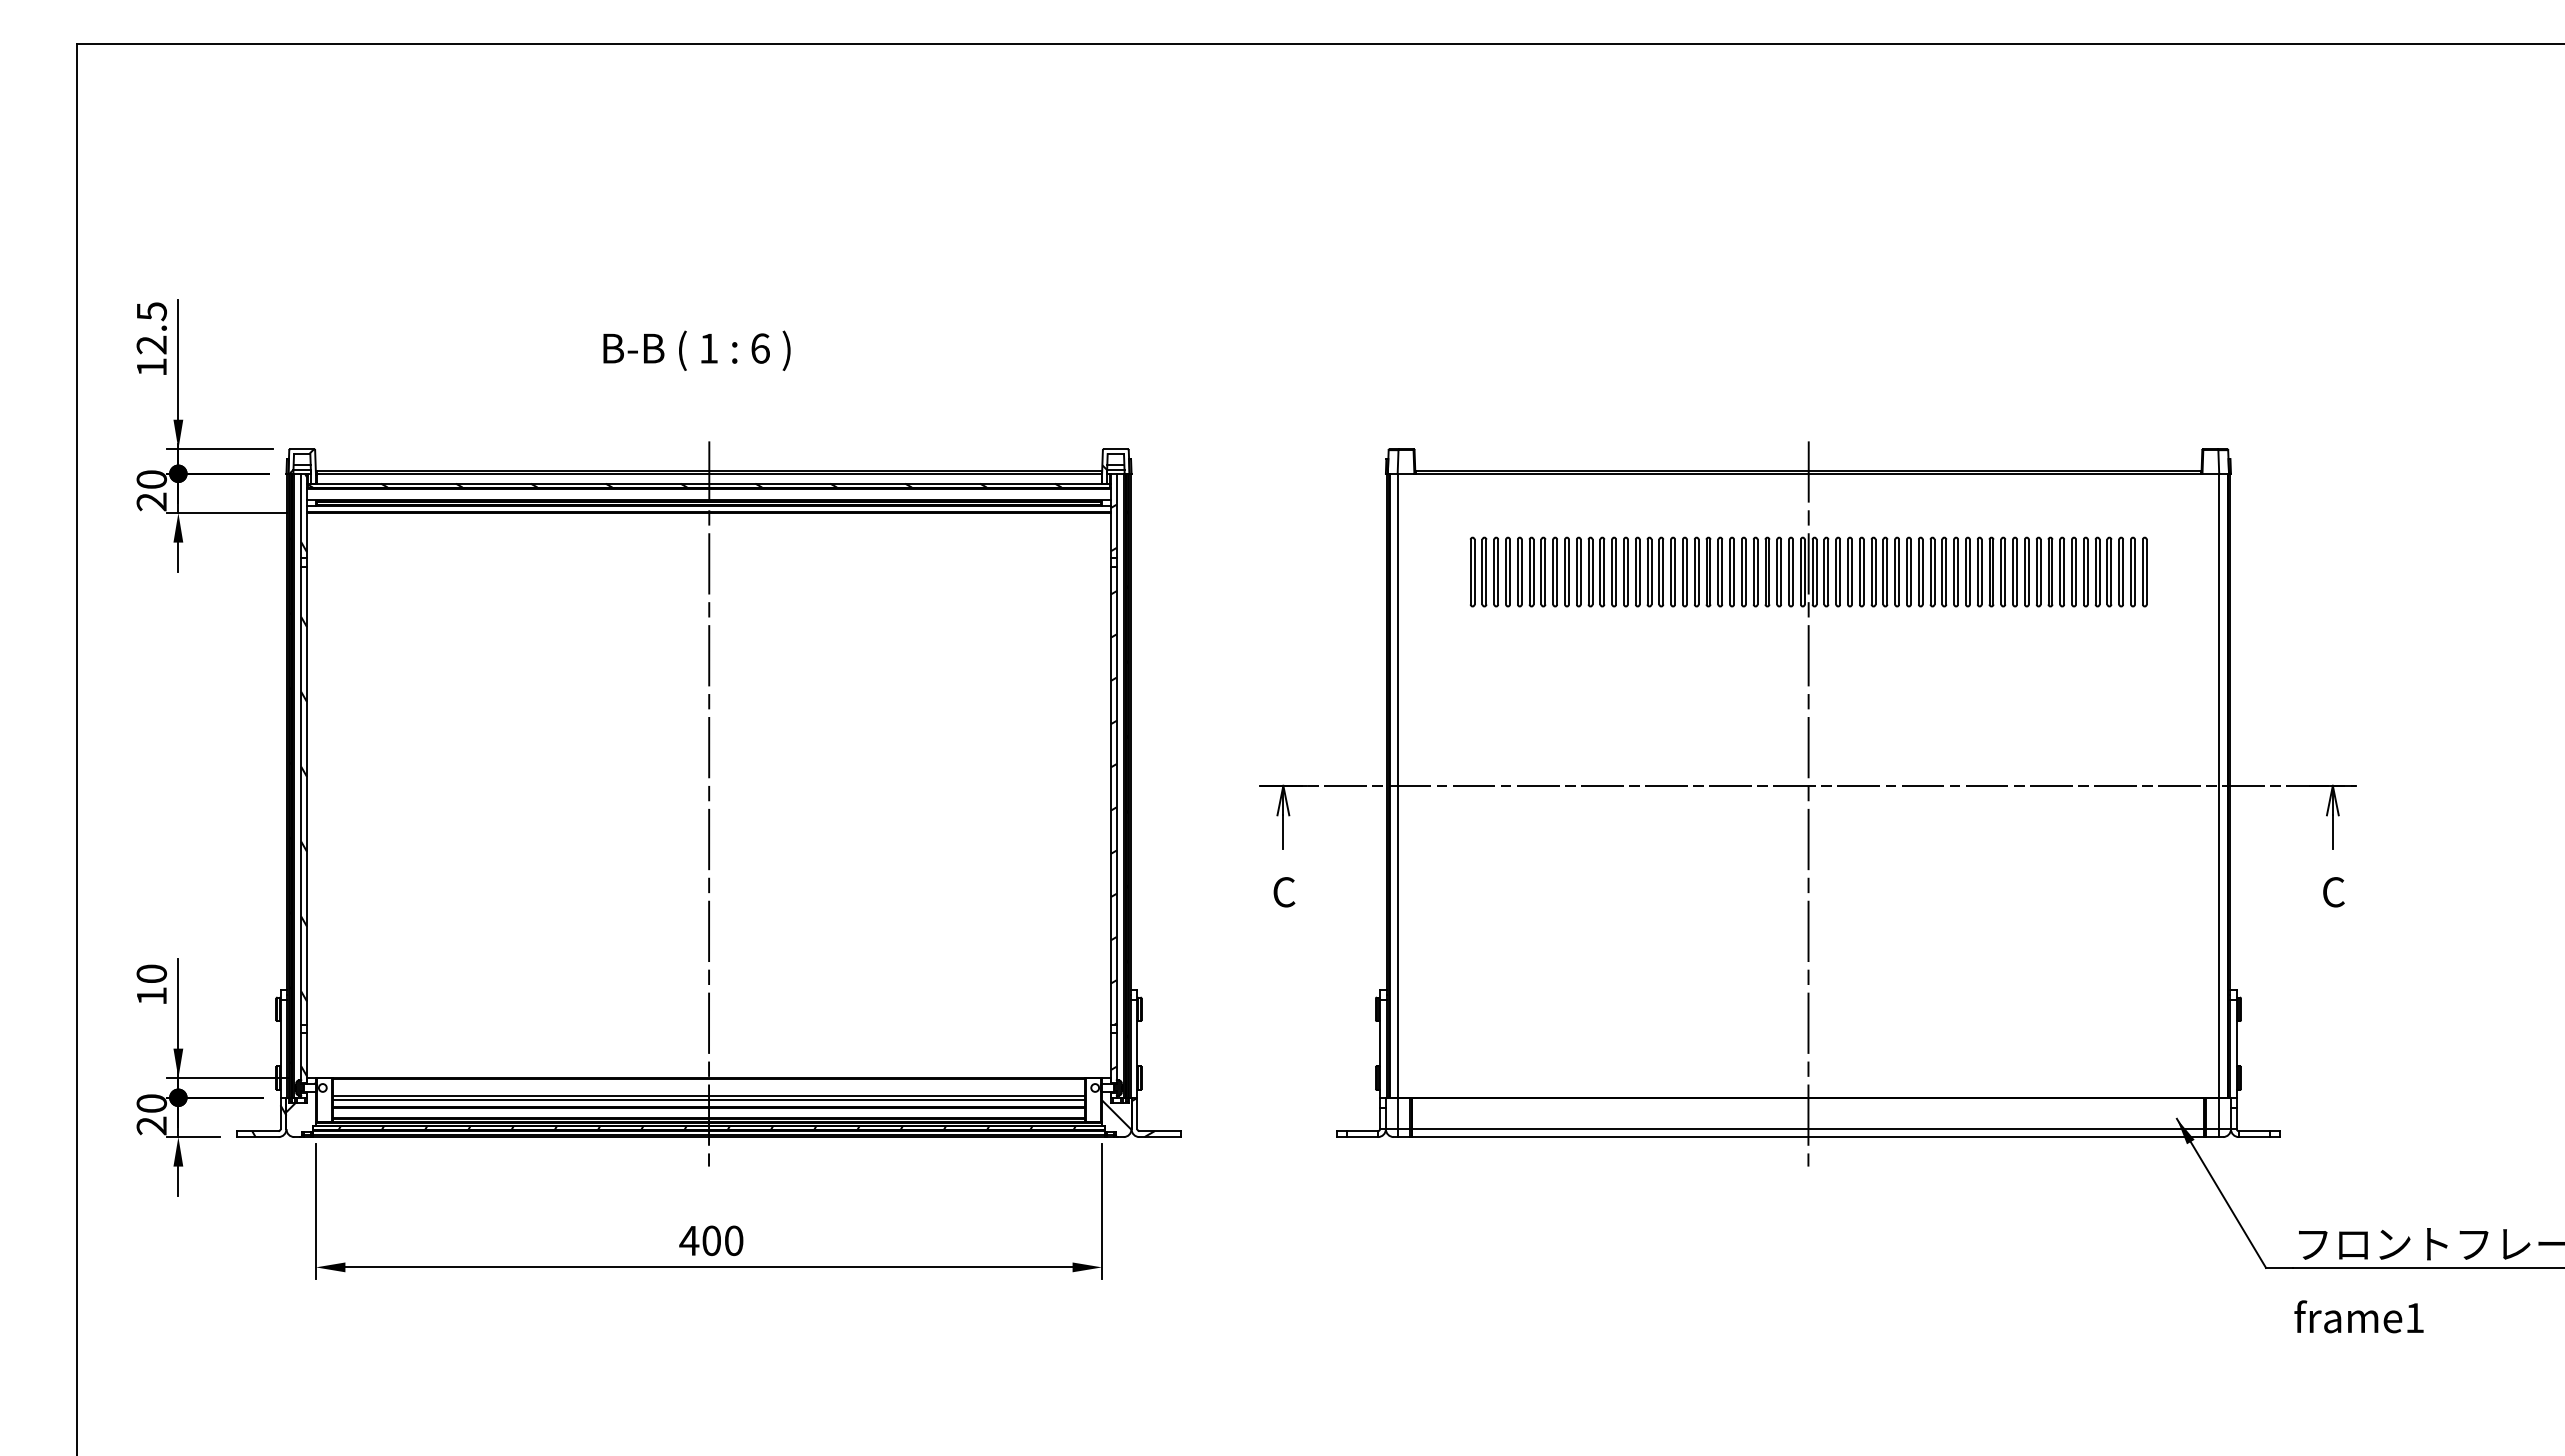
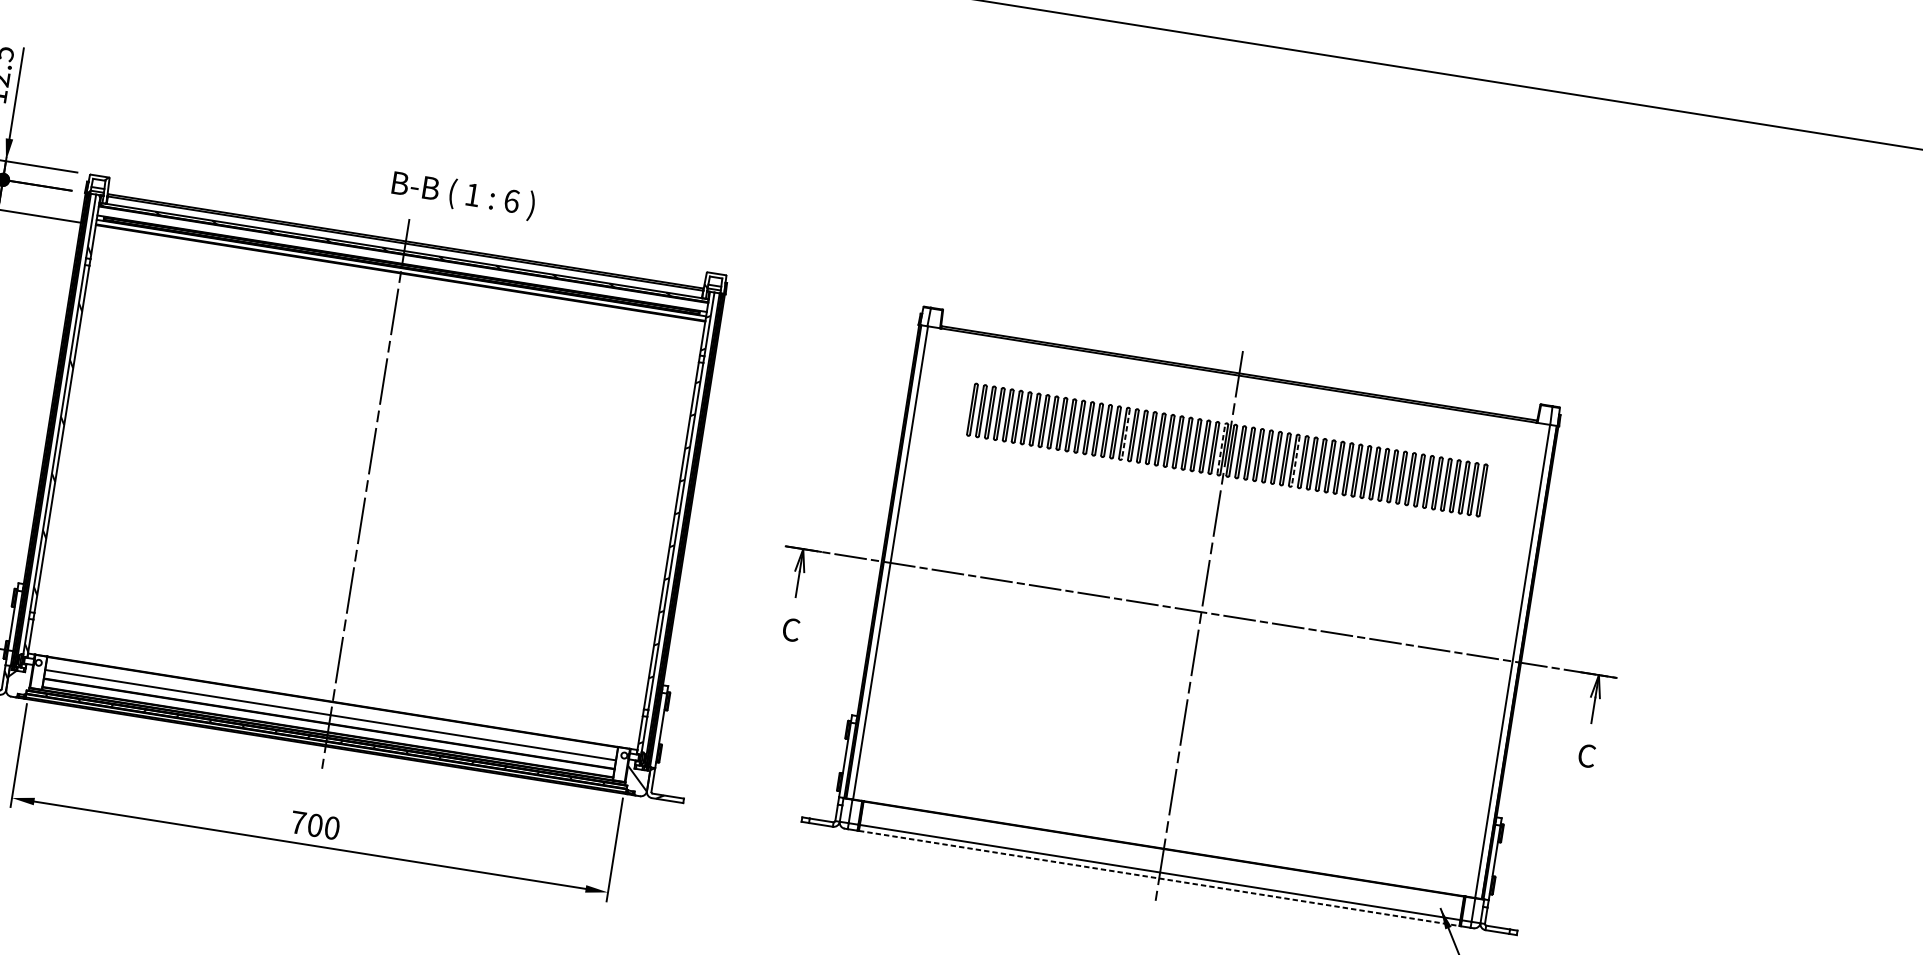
text: (696, 350) -> (463, 194), moved
line: (1800, 571) -> (1221, 448), solid -> dashed
line: (1675, 572) -> (1126, 434), solid -> dashed
line: (1899, 572) -> (1296, 461), solid -> dashed
line: (708, 1099) -> (329, 717), removed
line: (1808, 1137) -> (1159, 878), solid -> dashed
text: (689, 1240) -> (298, 822), 400 -> 700

